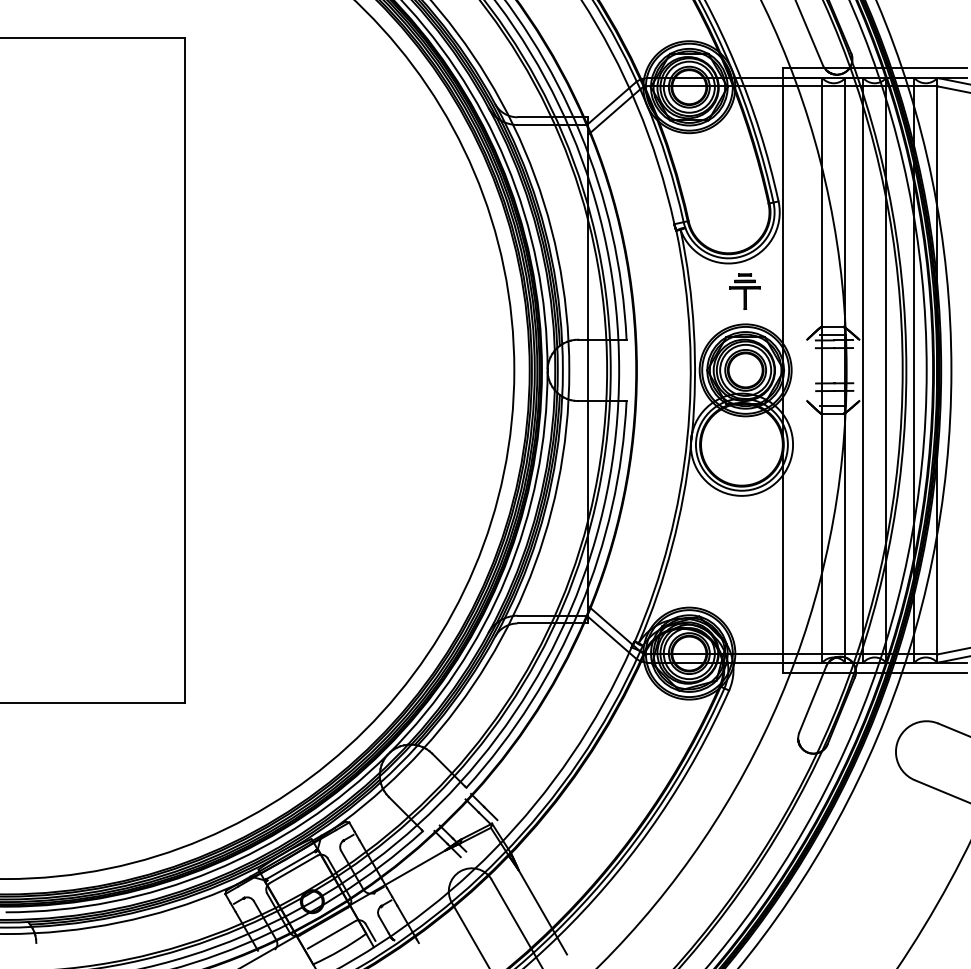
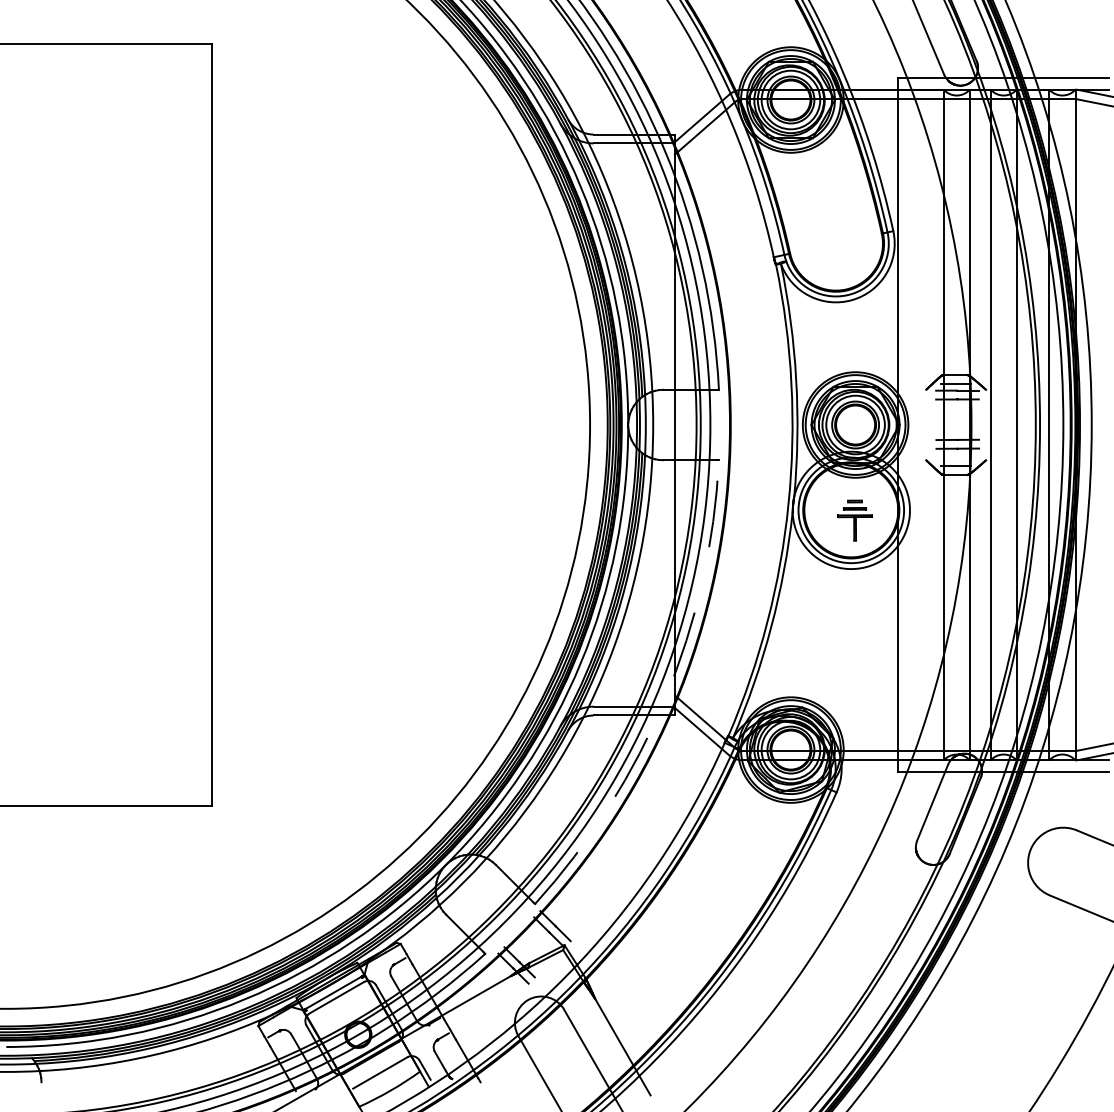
part: (744, 291) -> (854, 520), moved
arc: (580, 608) -> (666, 698), solid -> dashed

